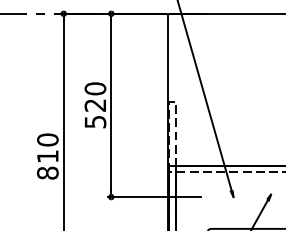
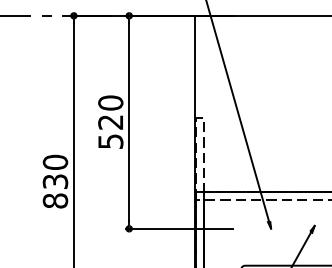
text: (47, 156) -> (55, 181), 810 -> 830

